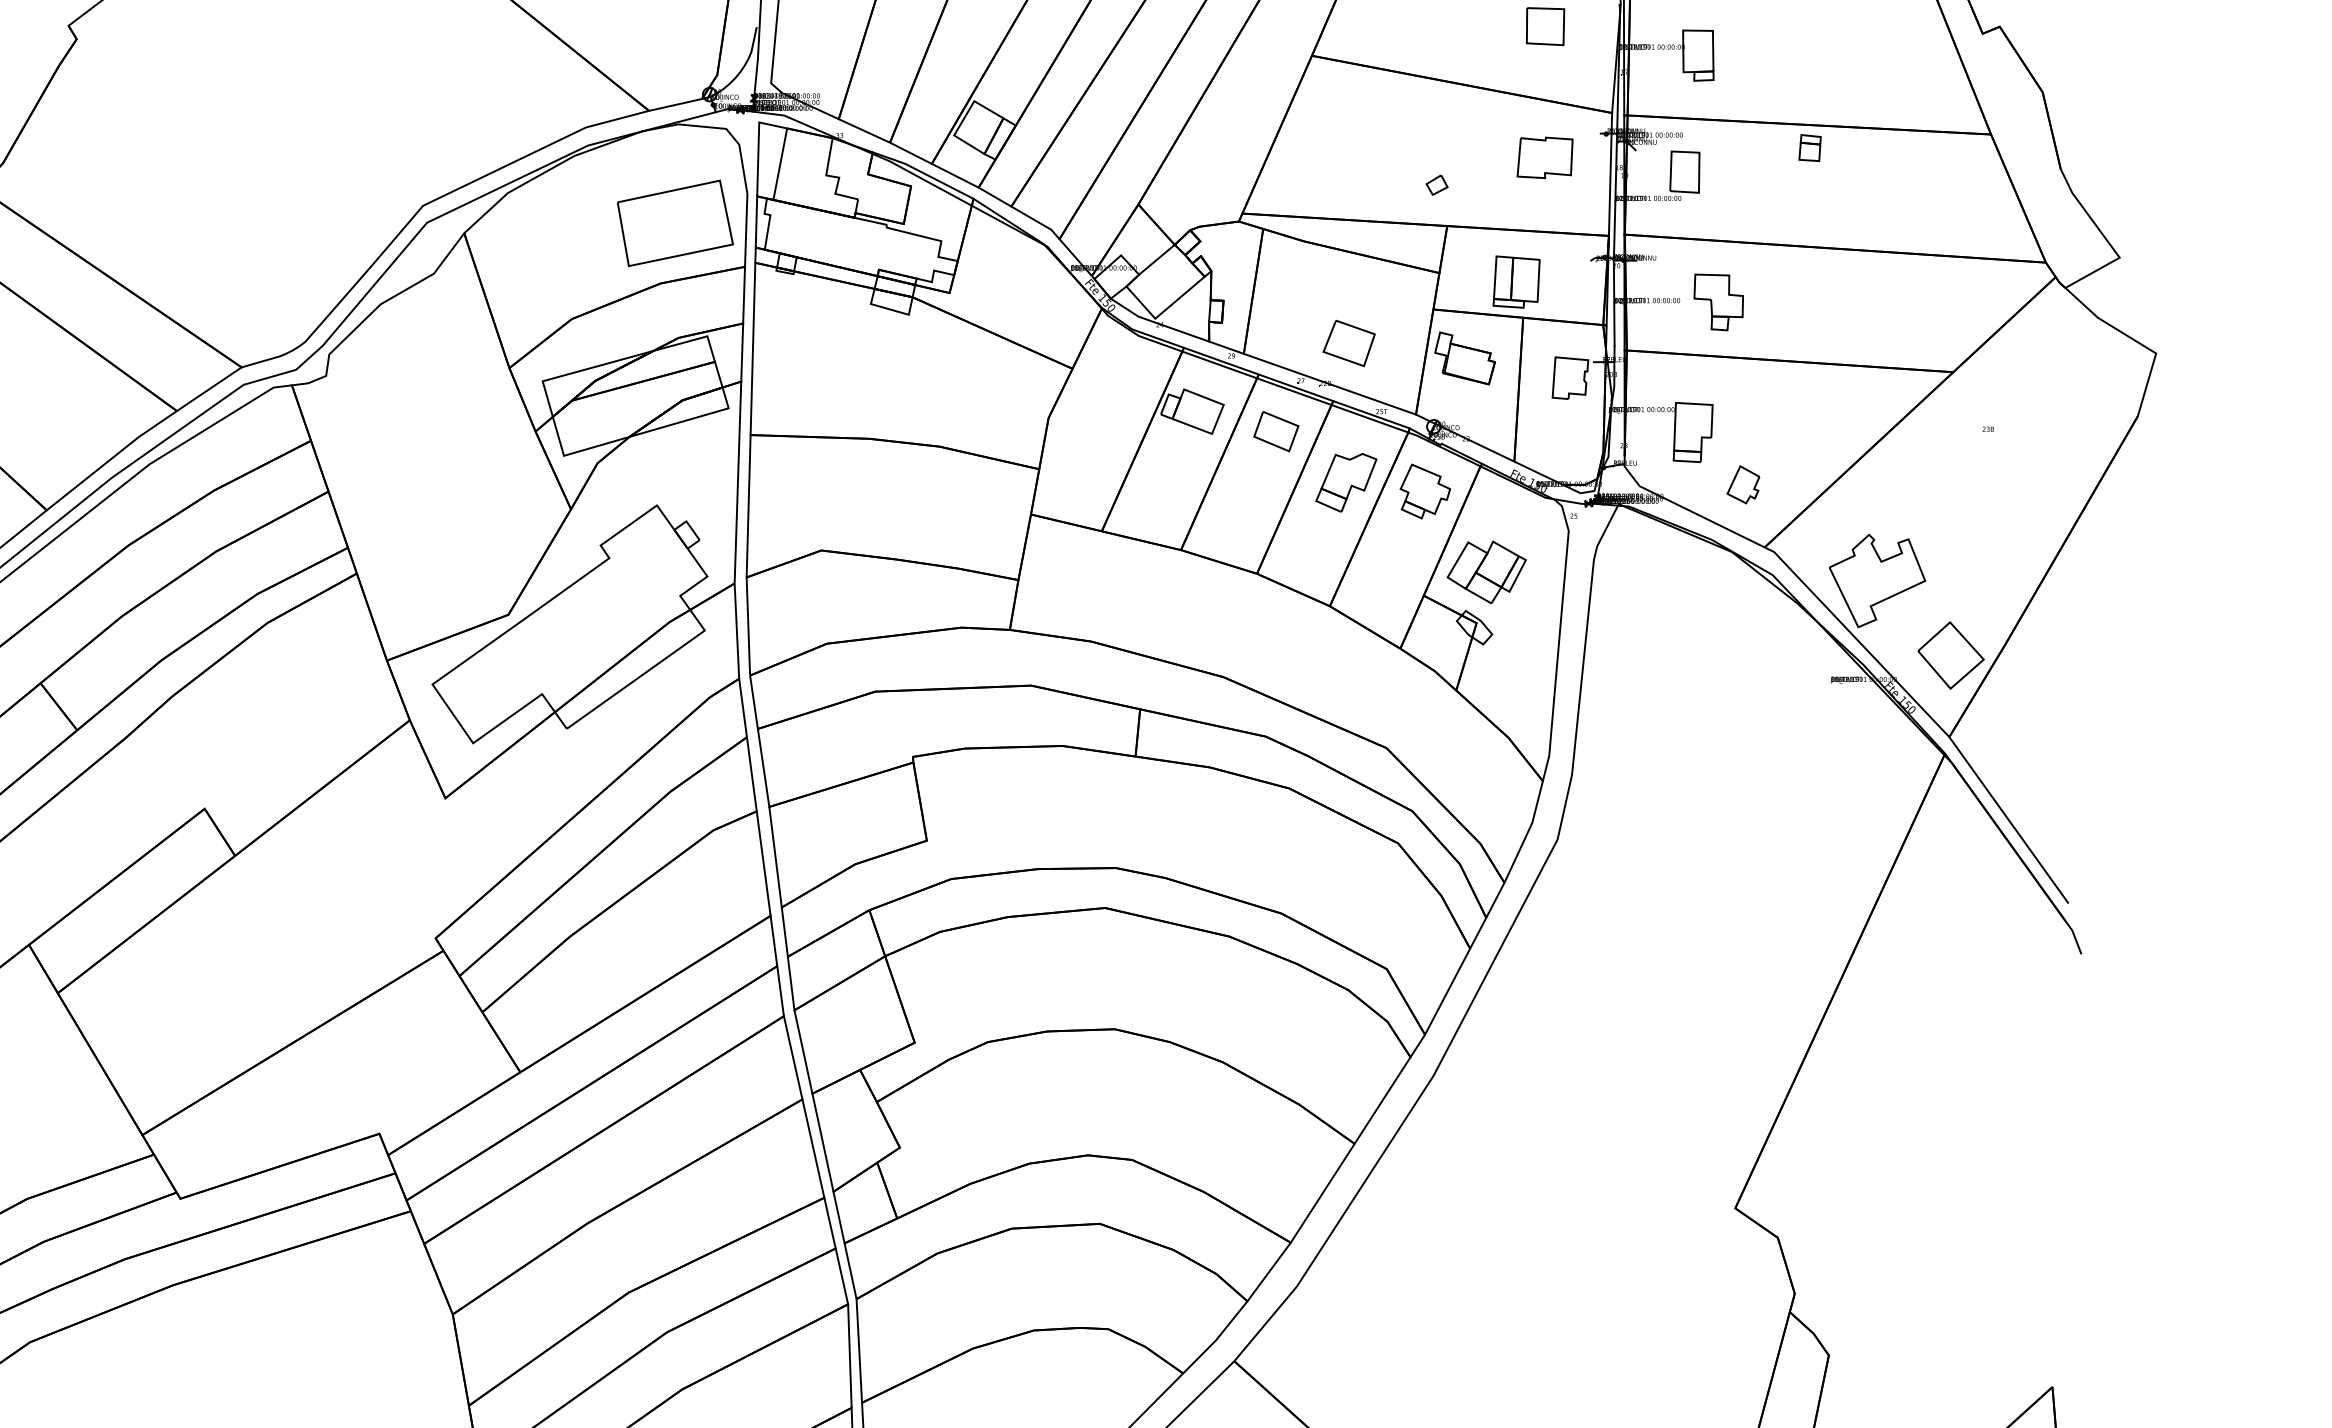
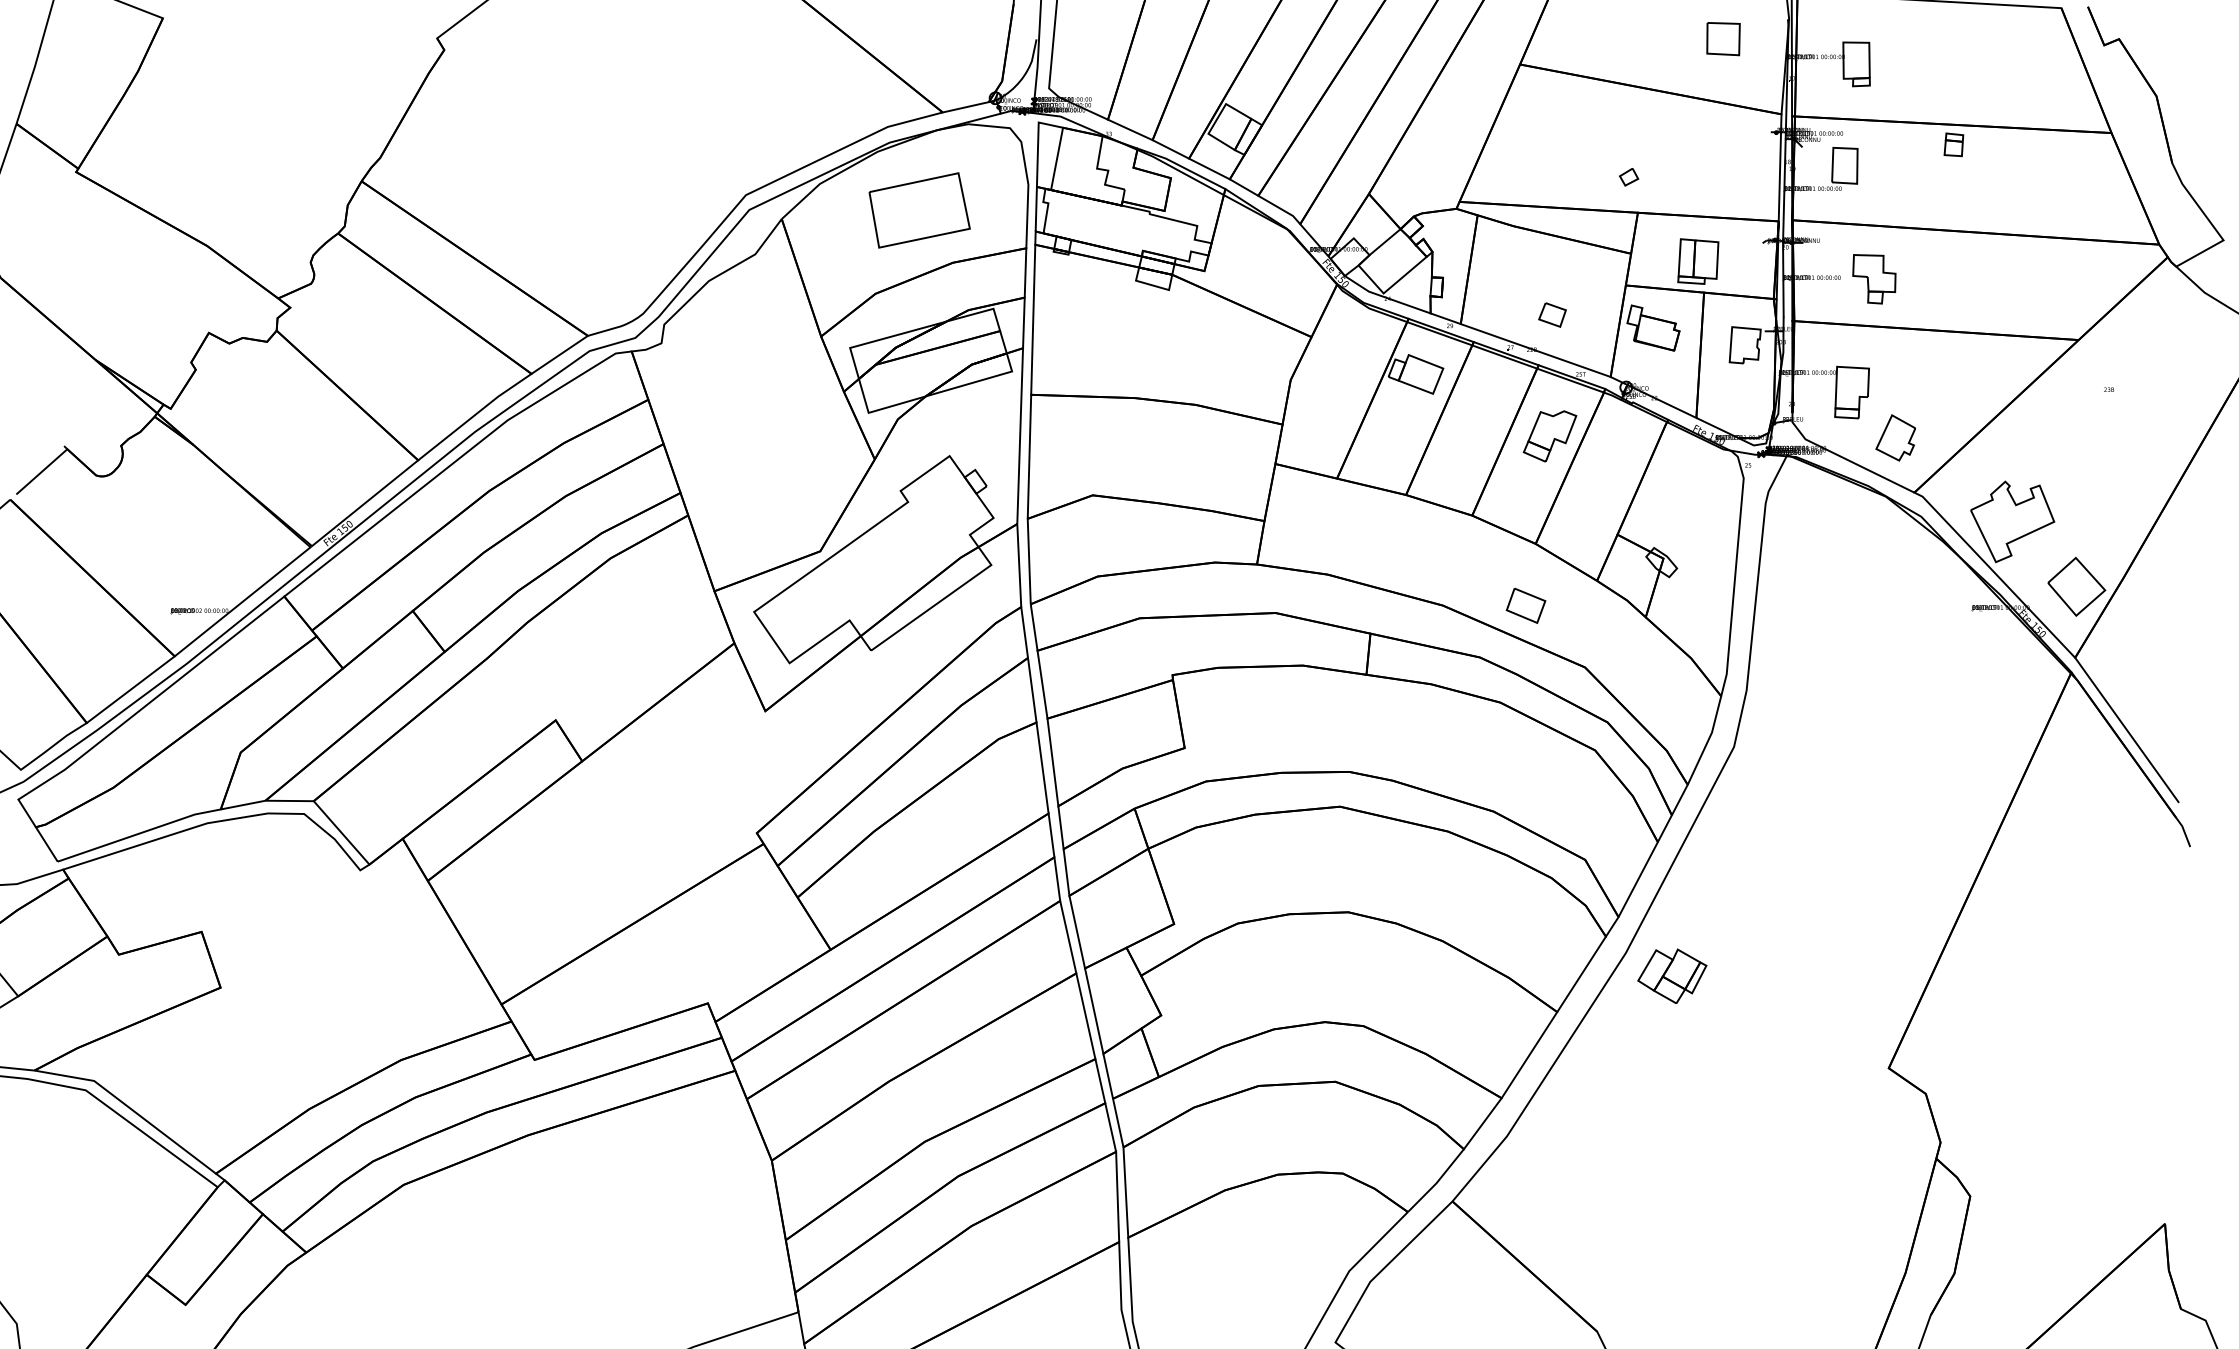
part: (1544, 156) -> (1722, 152), removed
part: (675, 223) -> (919, 210), moved
part: (1349, 342) -> (1552, 314), size x0.6
part: (1275, 431) -> (1525, 605), moved
part: (1743, 485) -> (1895, 438), size x1.4
part: (1424, 490) -> (1618, 443), removed
part: (1486, 571) -> (1672, 975), moved

